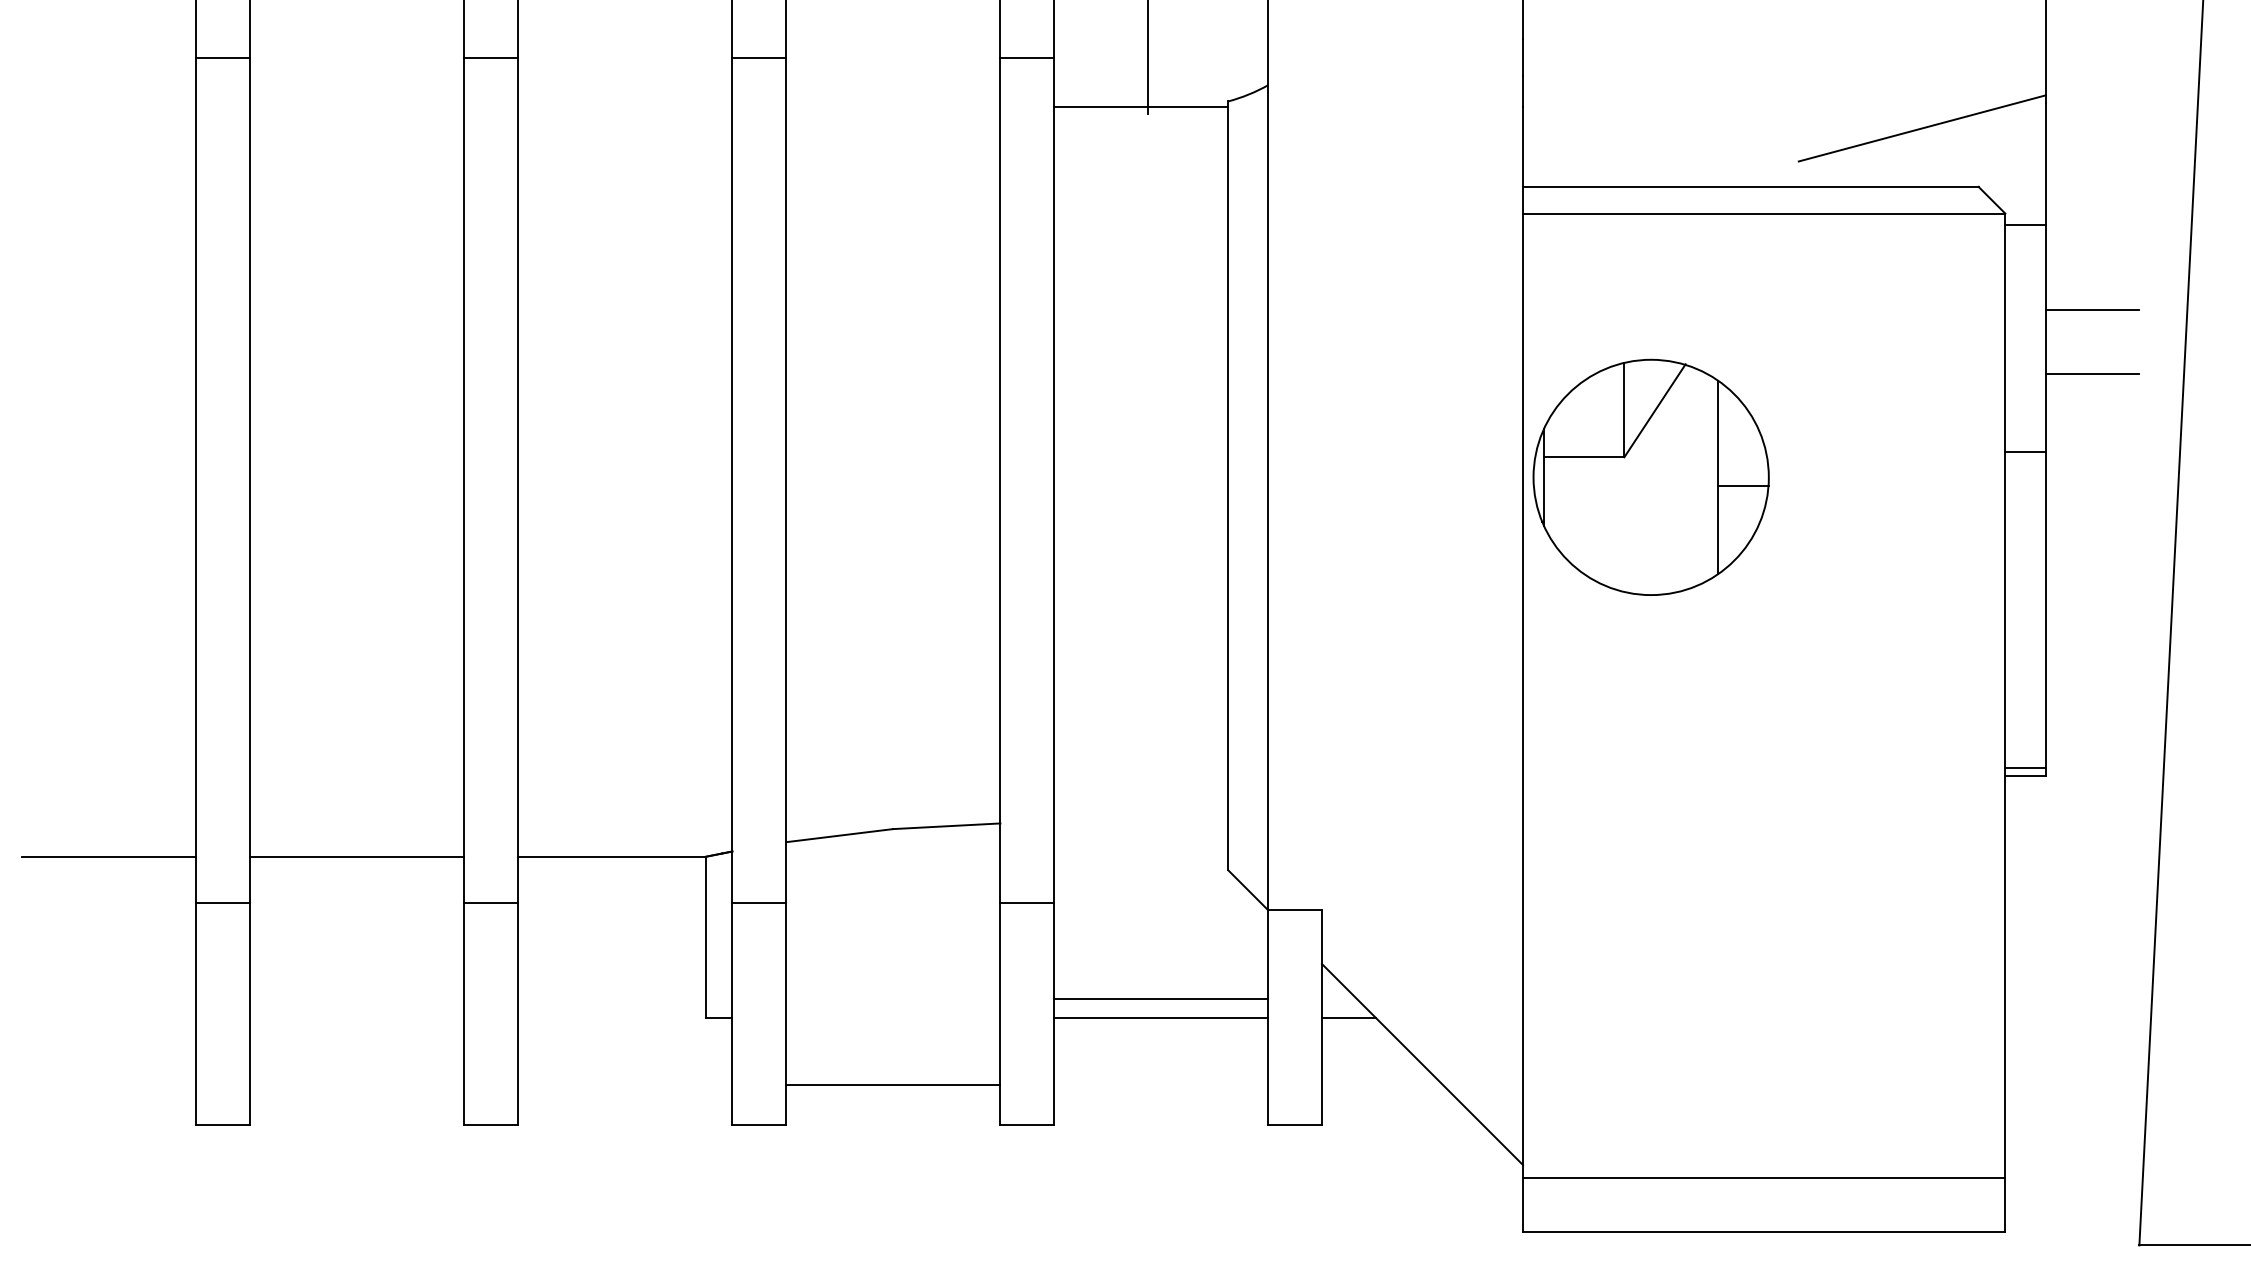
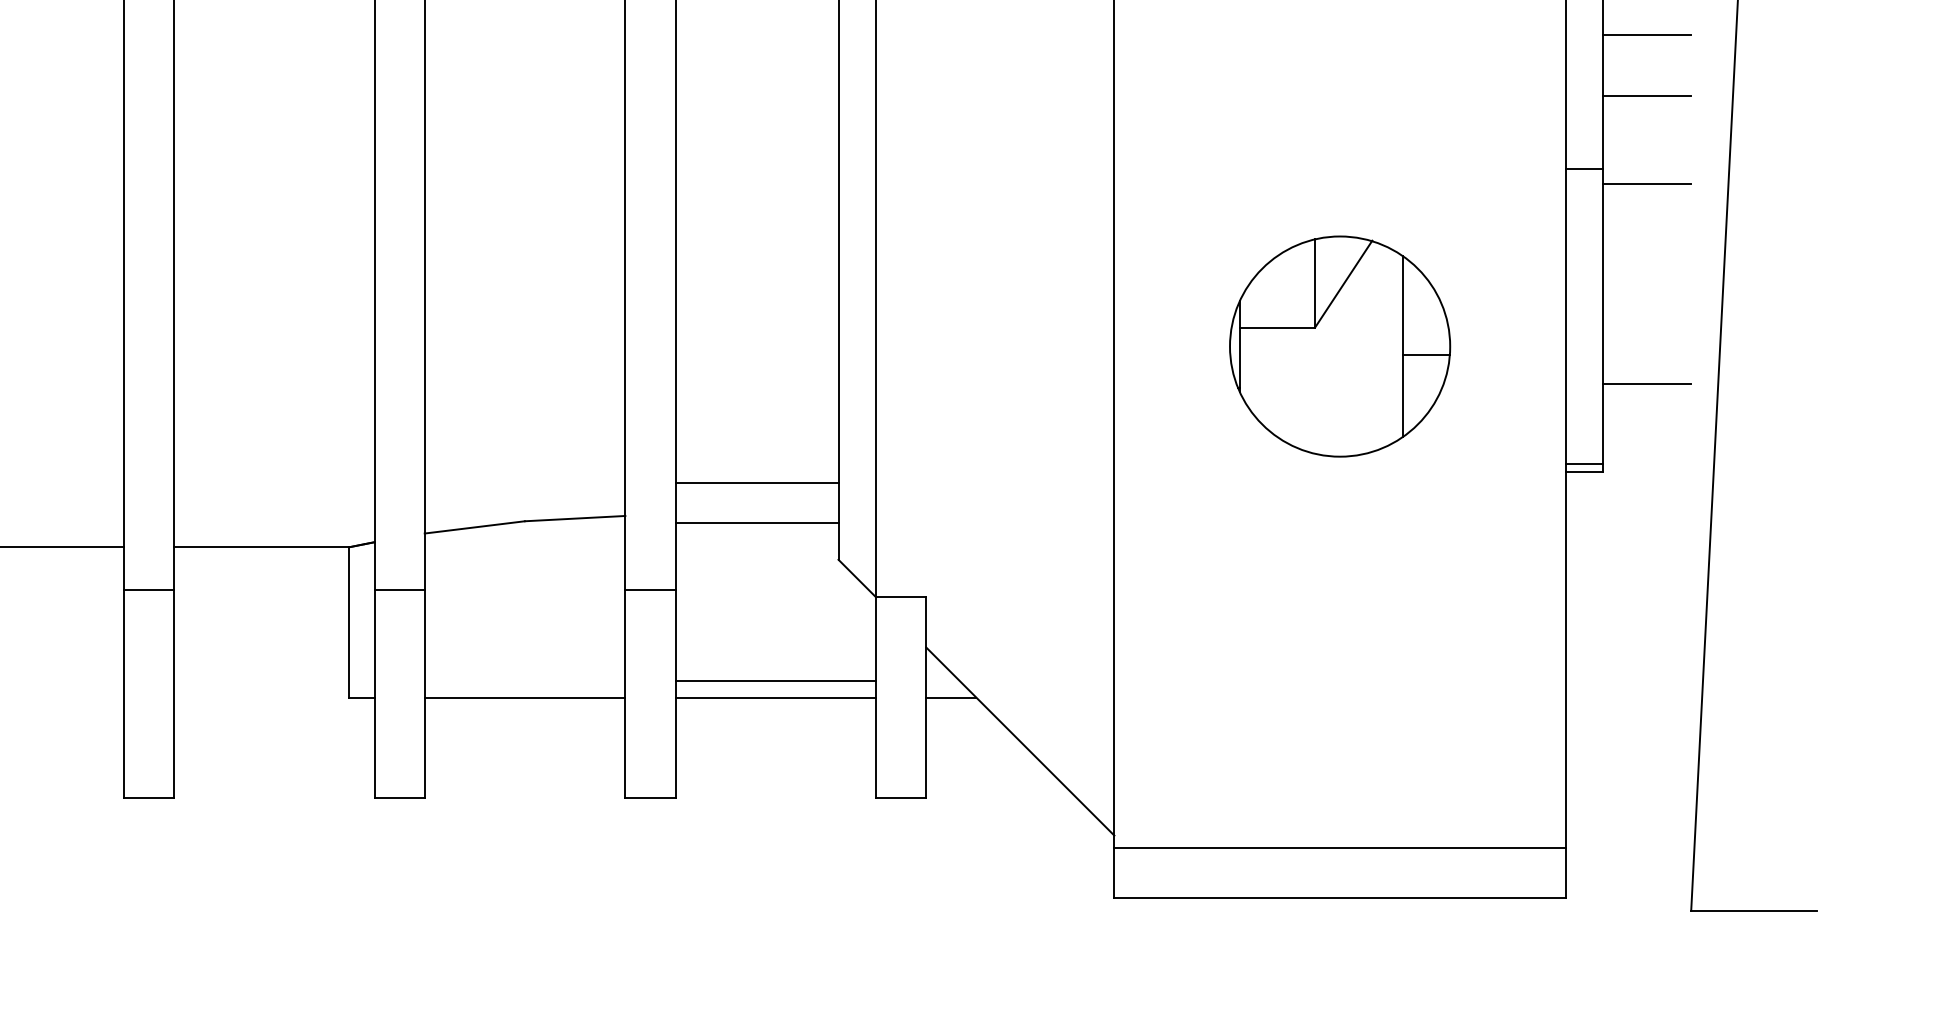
line: (2092, 468) -> (1647, 183), added
part: (1650, 476) -> (1339, 345), moved
line: (2092, 682) -> (1647, 384), added
line: (1141, 788) -> (757, 483), added
line: (1141, 831) -> (757, 523), added
line: (893, 1084) -> (525, 697), moved

